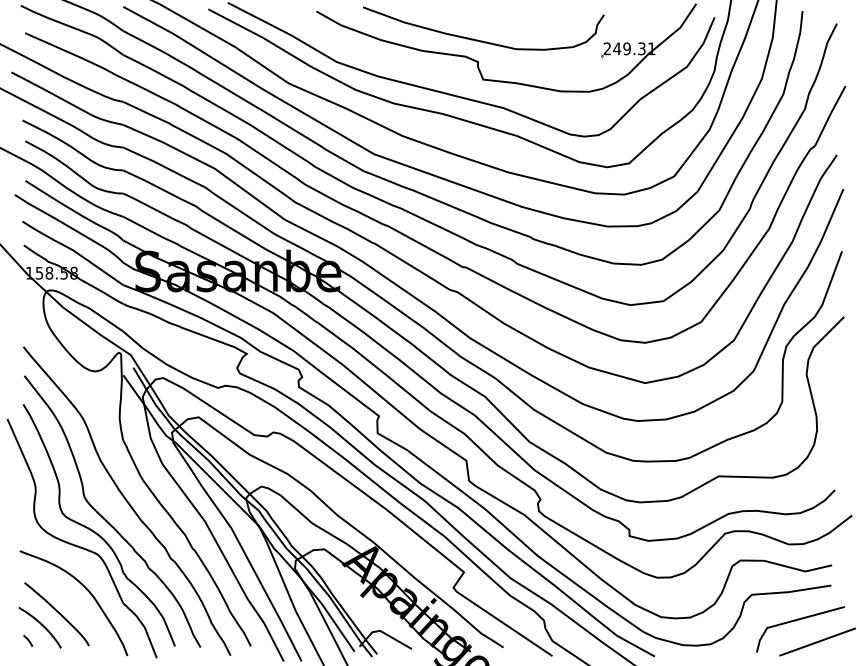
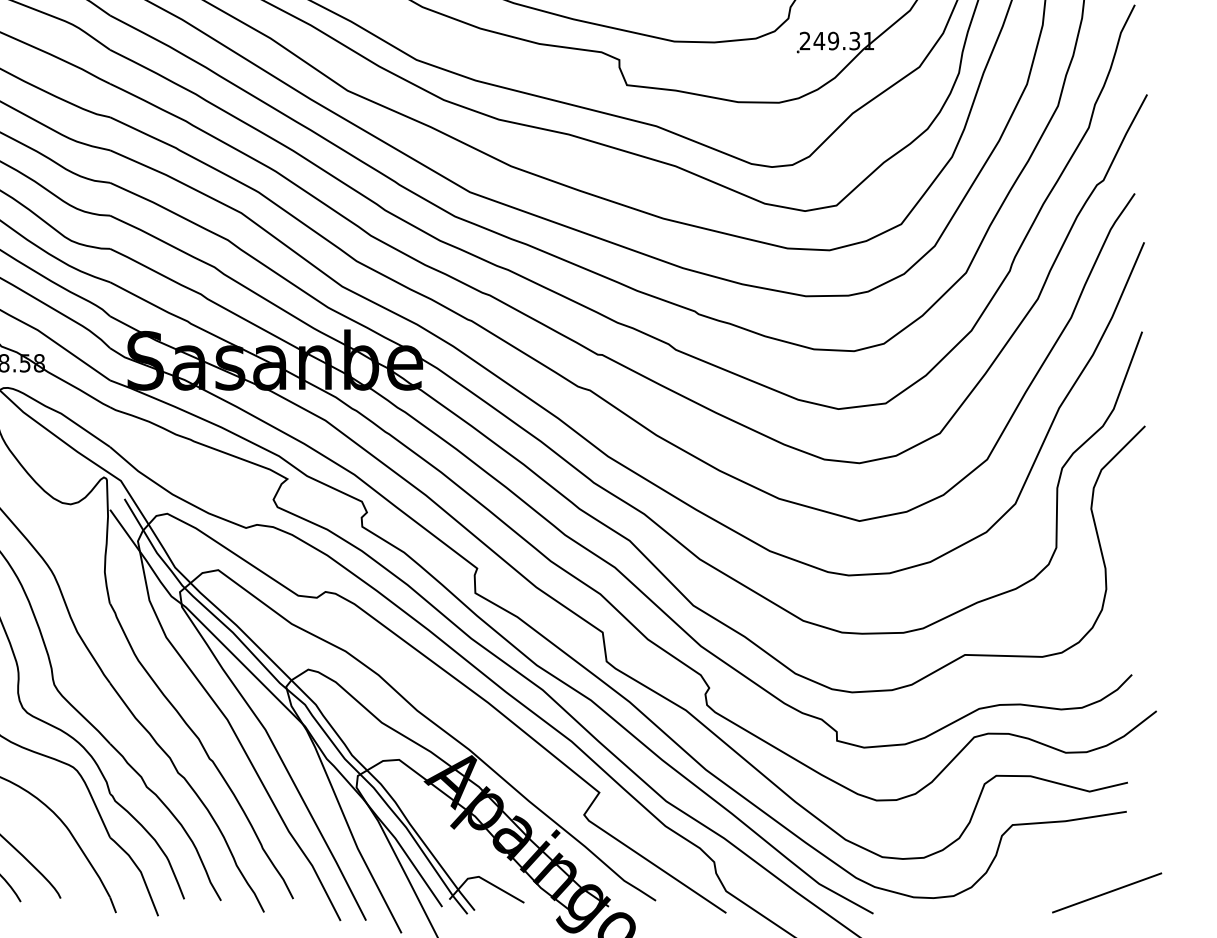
line: (799, 620) -> (1081, 861), removed

